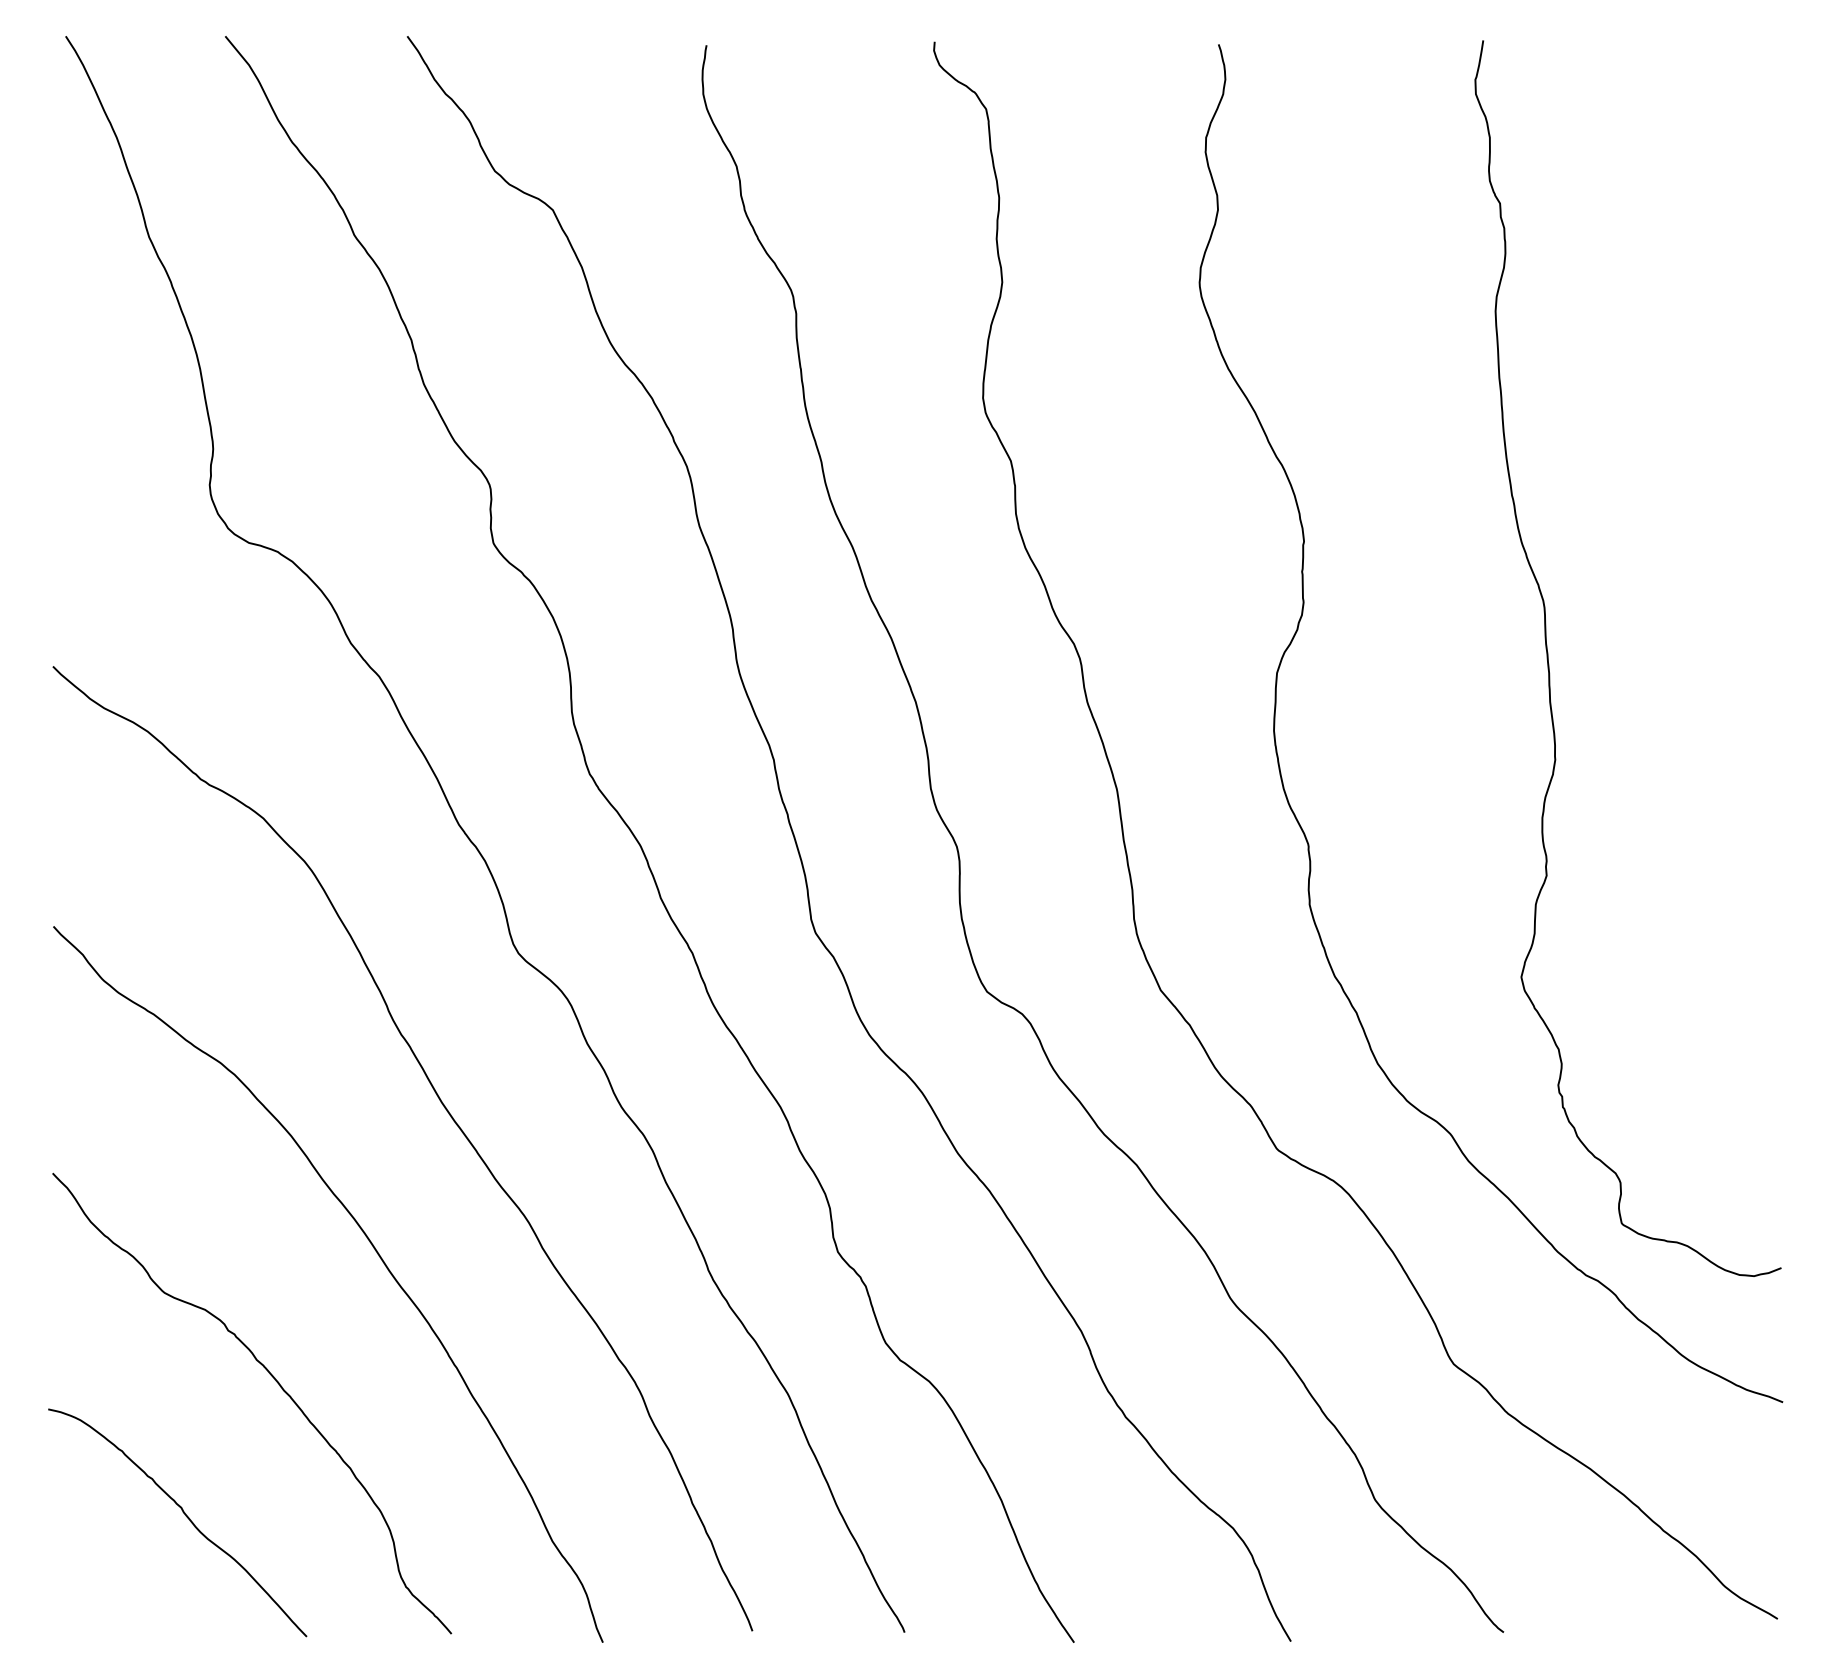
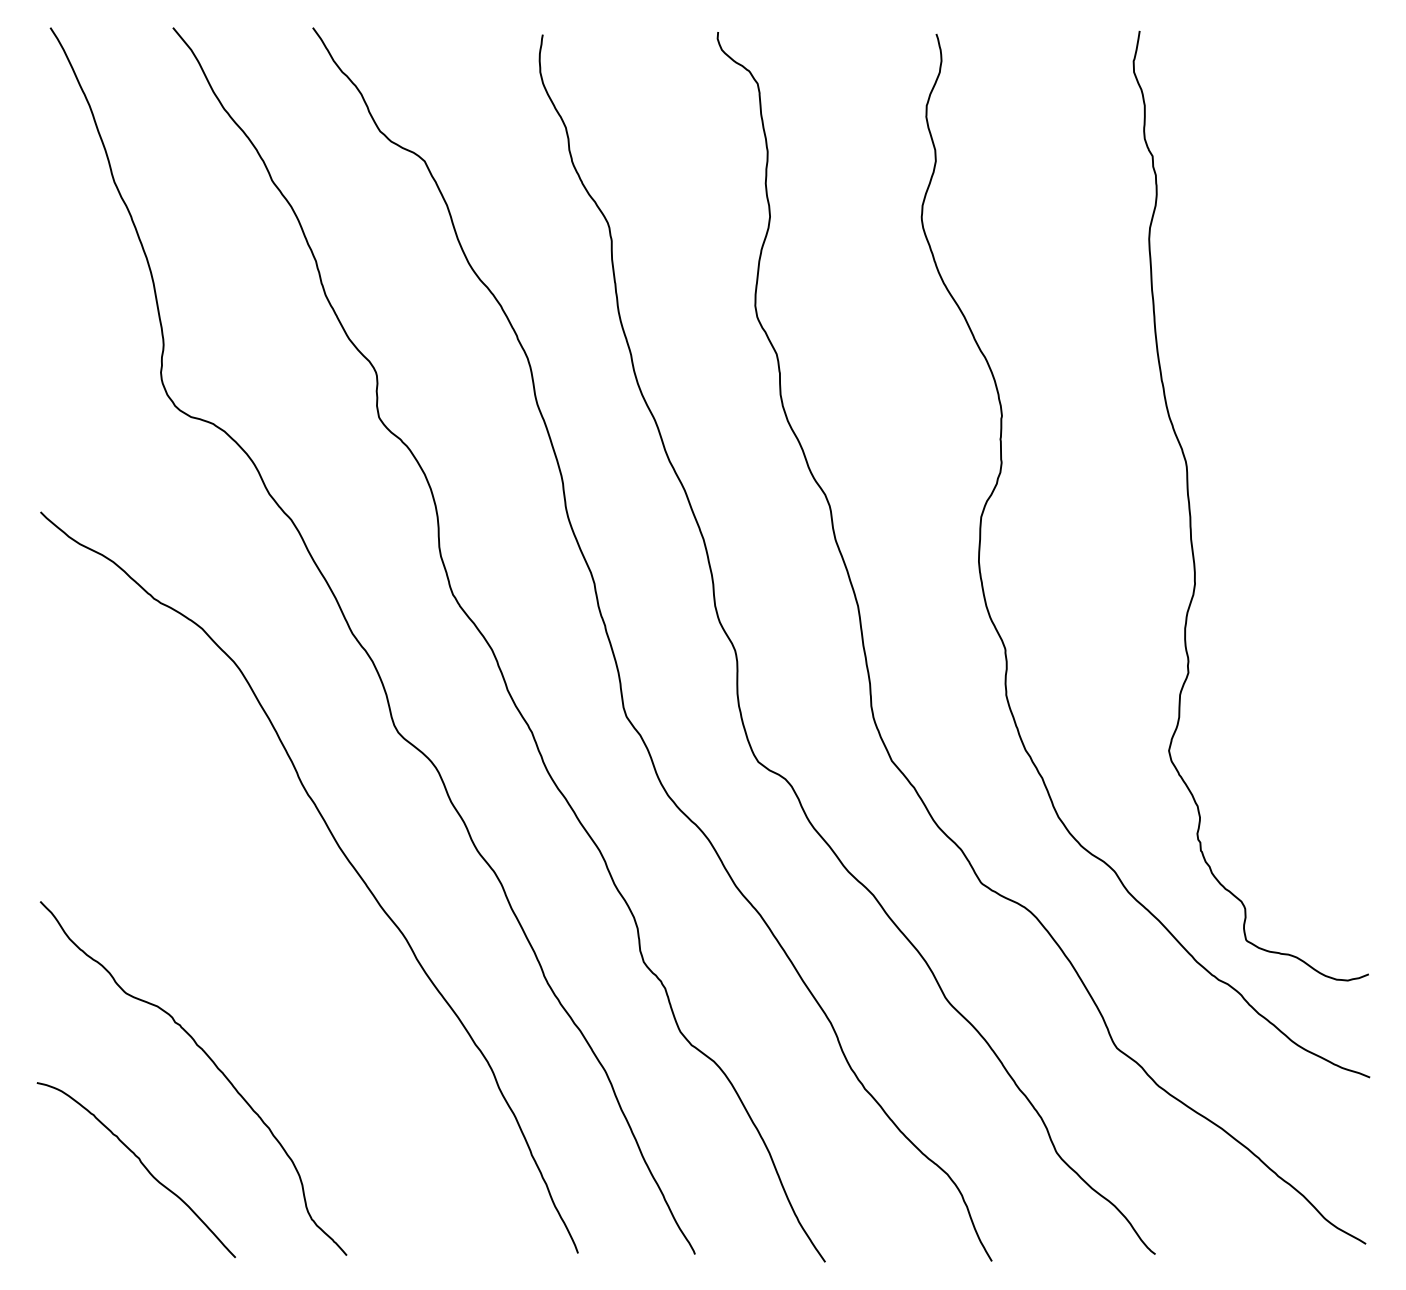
curve: (378, 1256) -> (290, 965), removed

